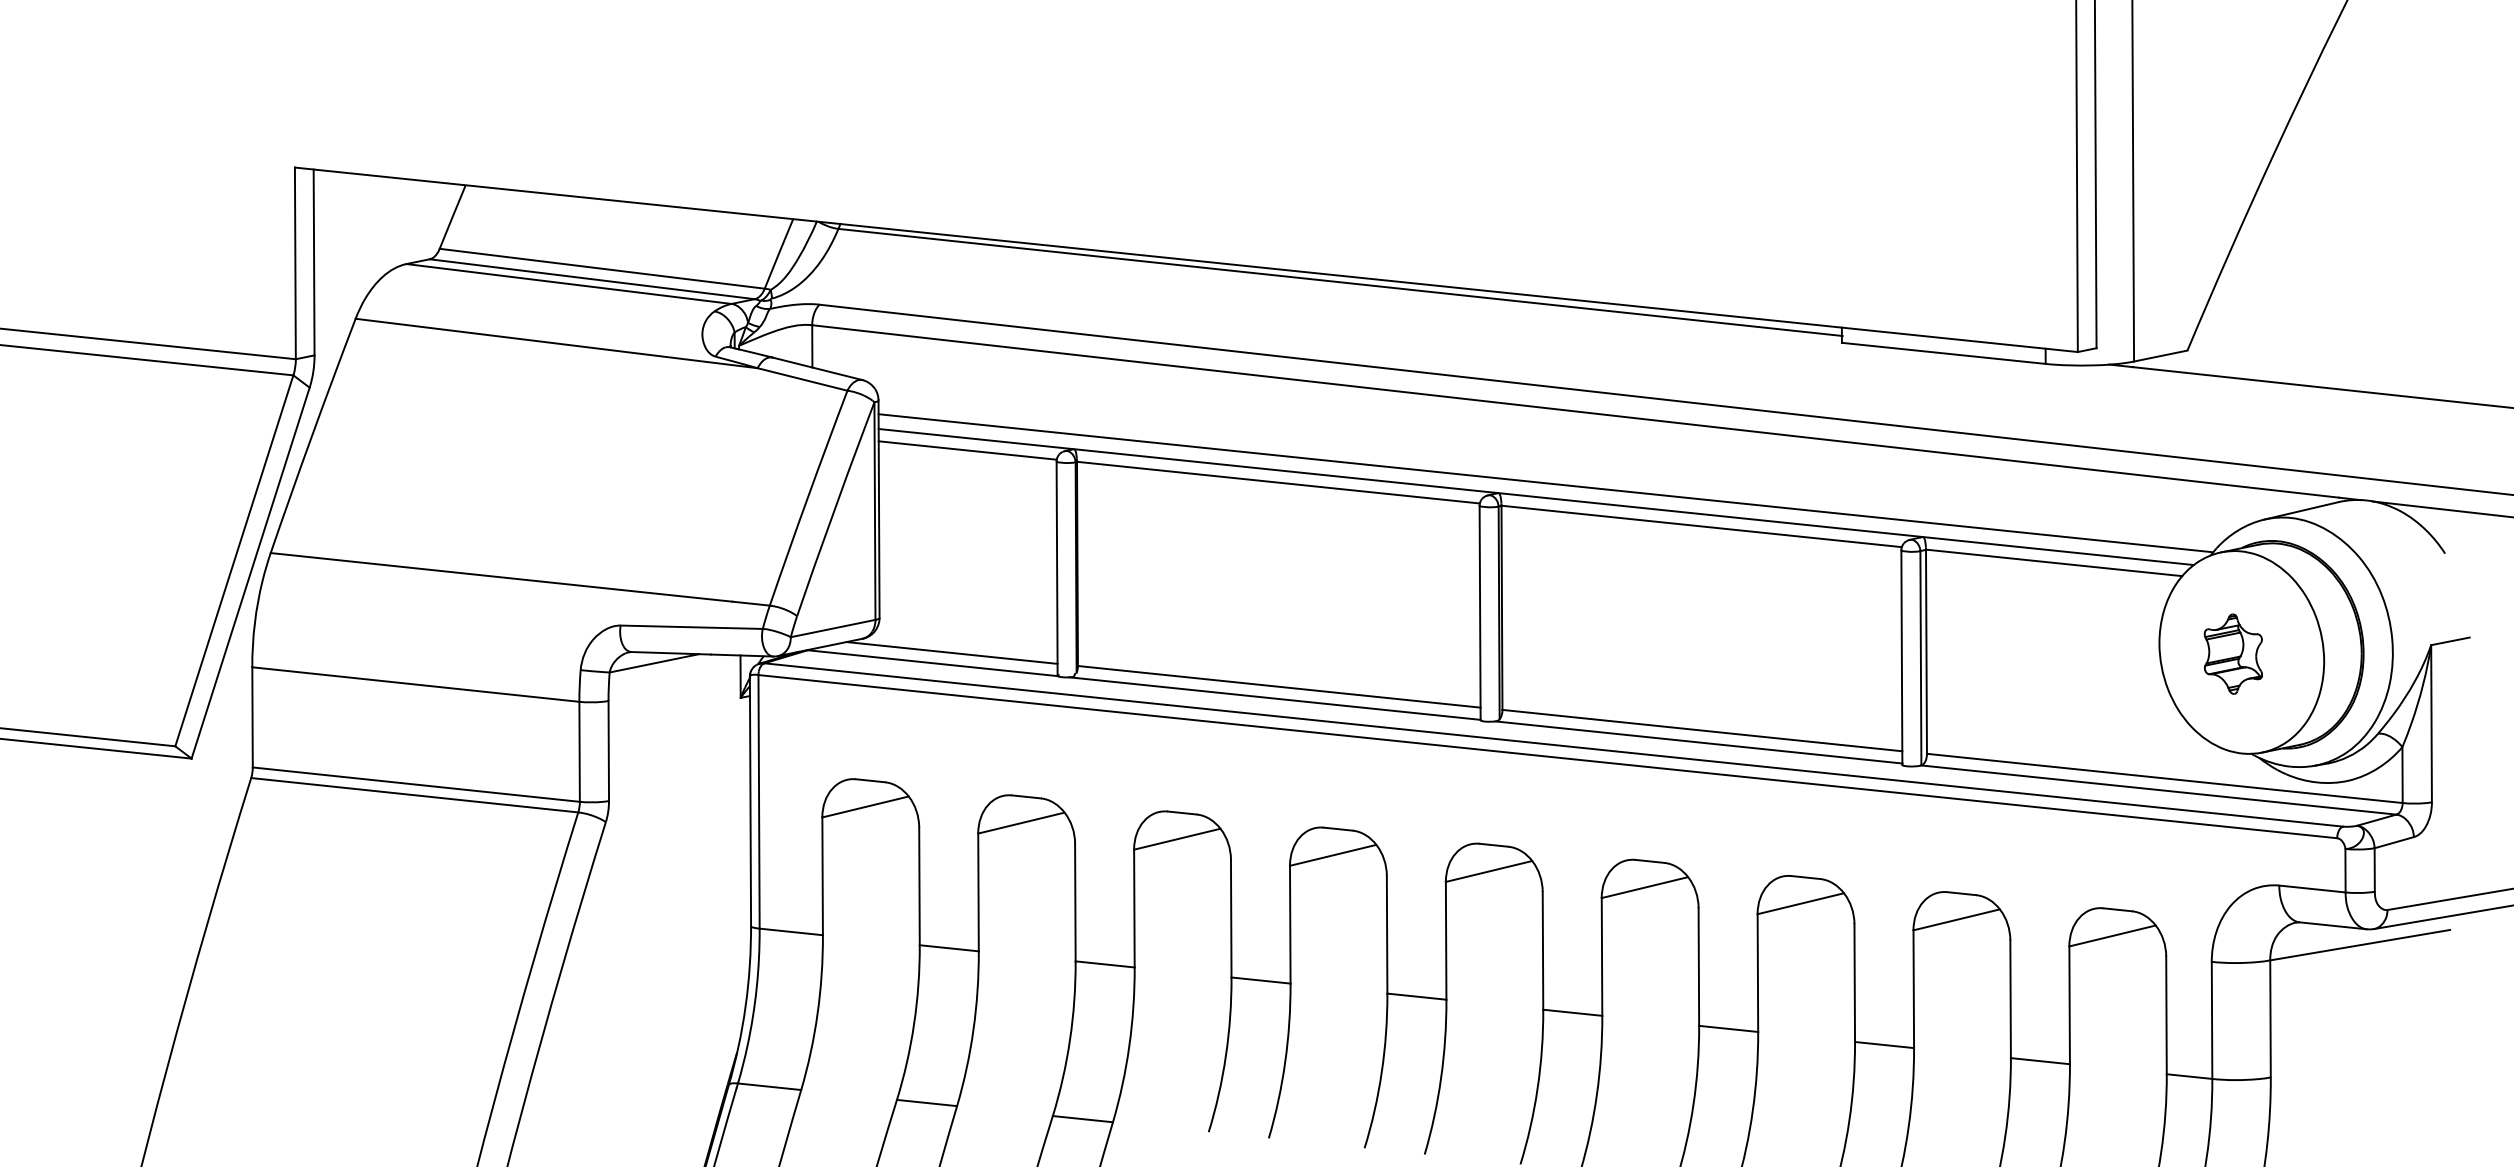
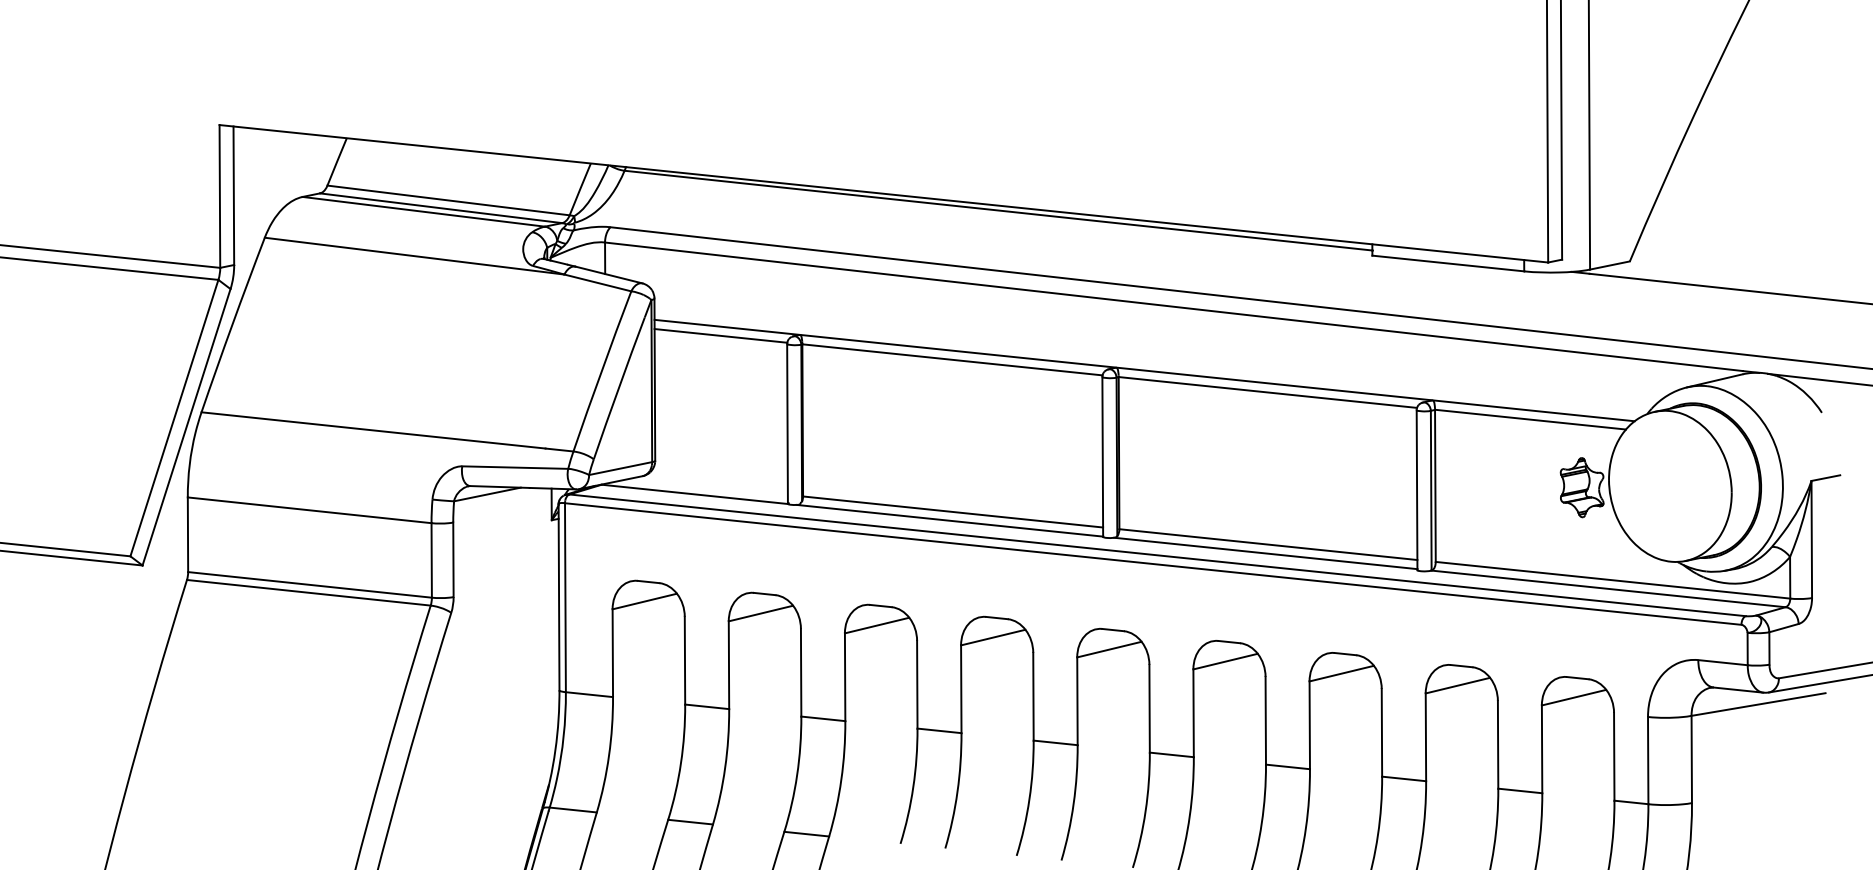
line: (1545, 483) -> (1151, 360), removed
line: (951, 652) -> (708, 486), removed
part: (2232, 653) -> (1581, 487), moved

